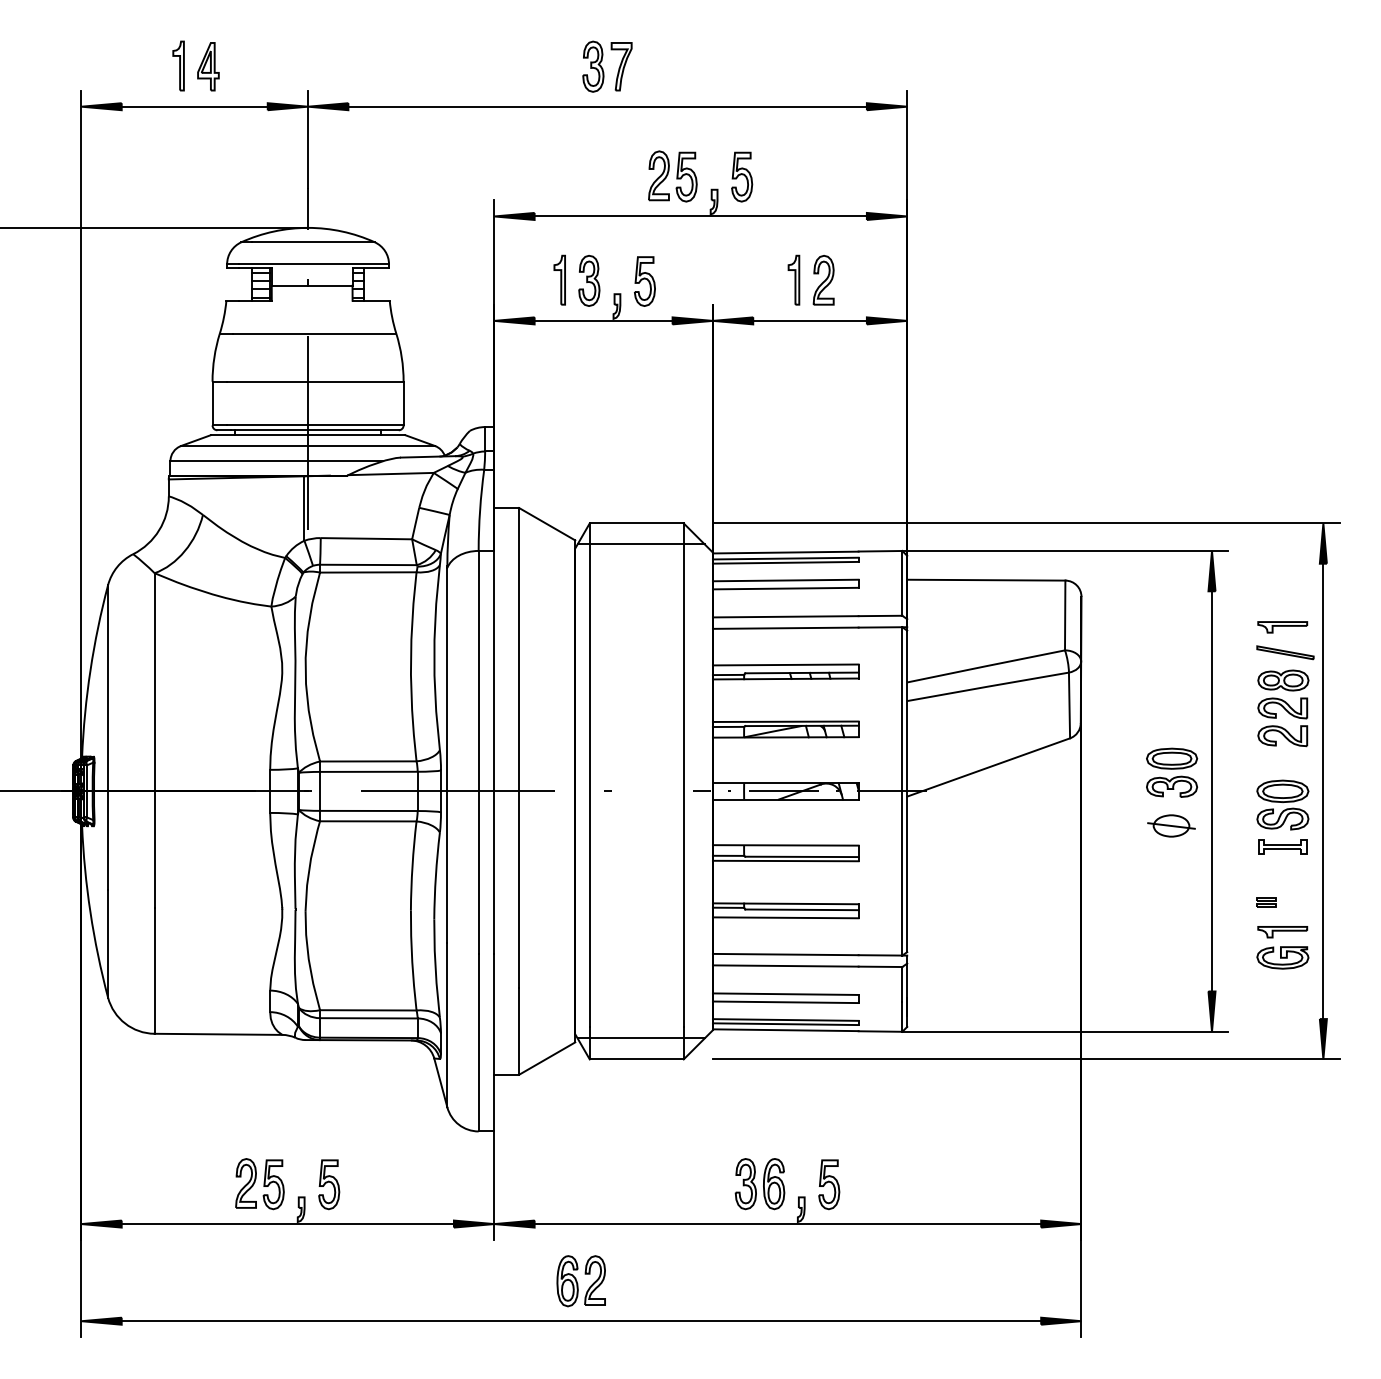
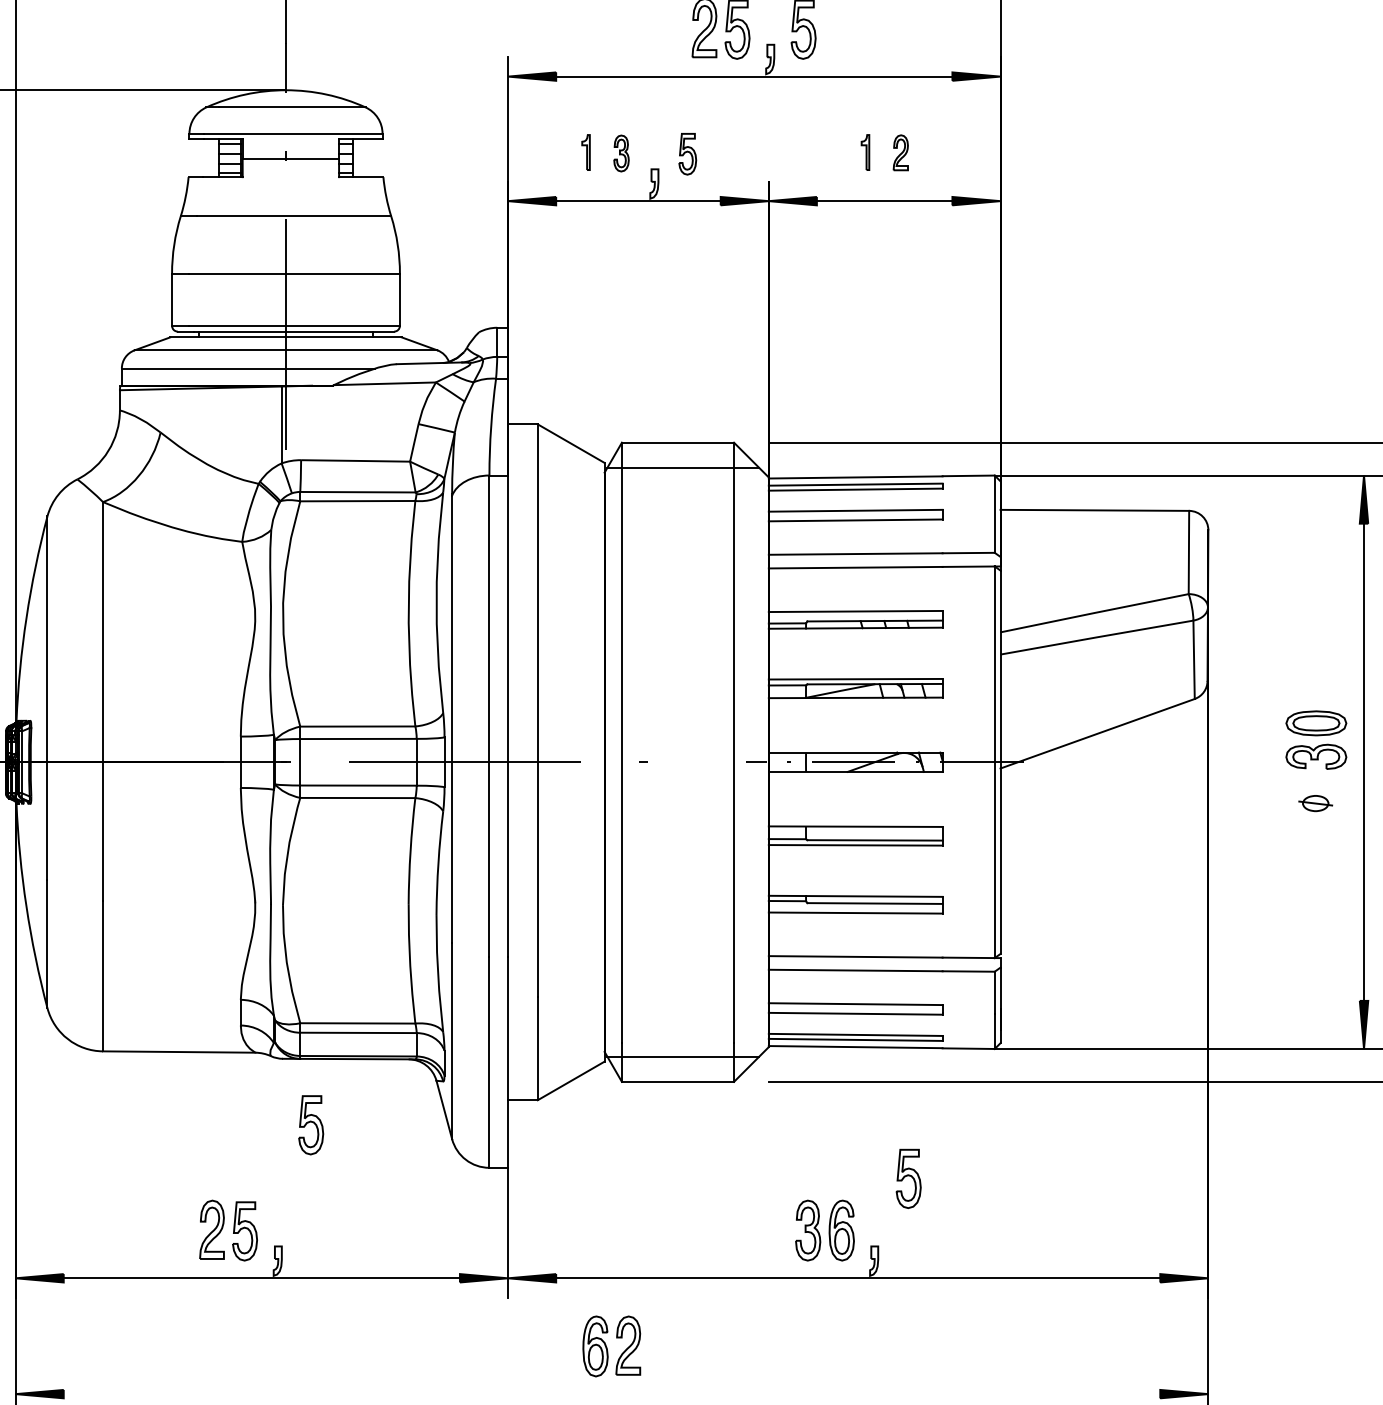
part: (559, 279) -> (585, 151), size x0.6
part: (793, 279) -> (864, 151), size x0.6
part: (589, 280) -> (621, 152), size x0.6
part: (823, 280) -> (900, 152), size x0.6
part: (644, 281) -> (687, 154), size x0.7
part: (1171, 825) -> (1315, 802), size x0.6
part: (329, 1184) -> (311, 1124), moved
part: (829, 1184) -> (909, 1178), moved
line: (581, 1321) -> (612, 1394), removed

